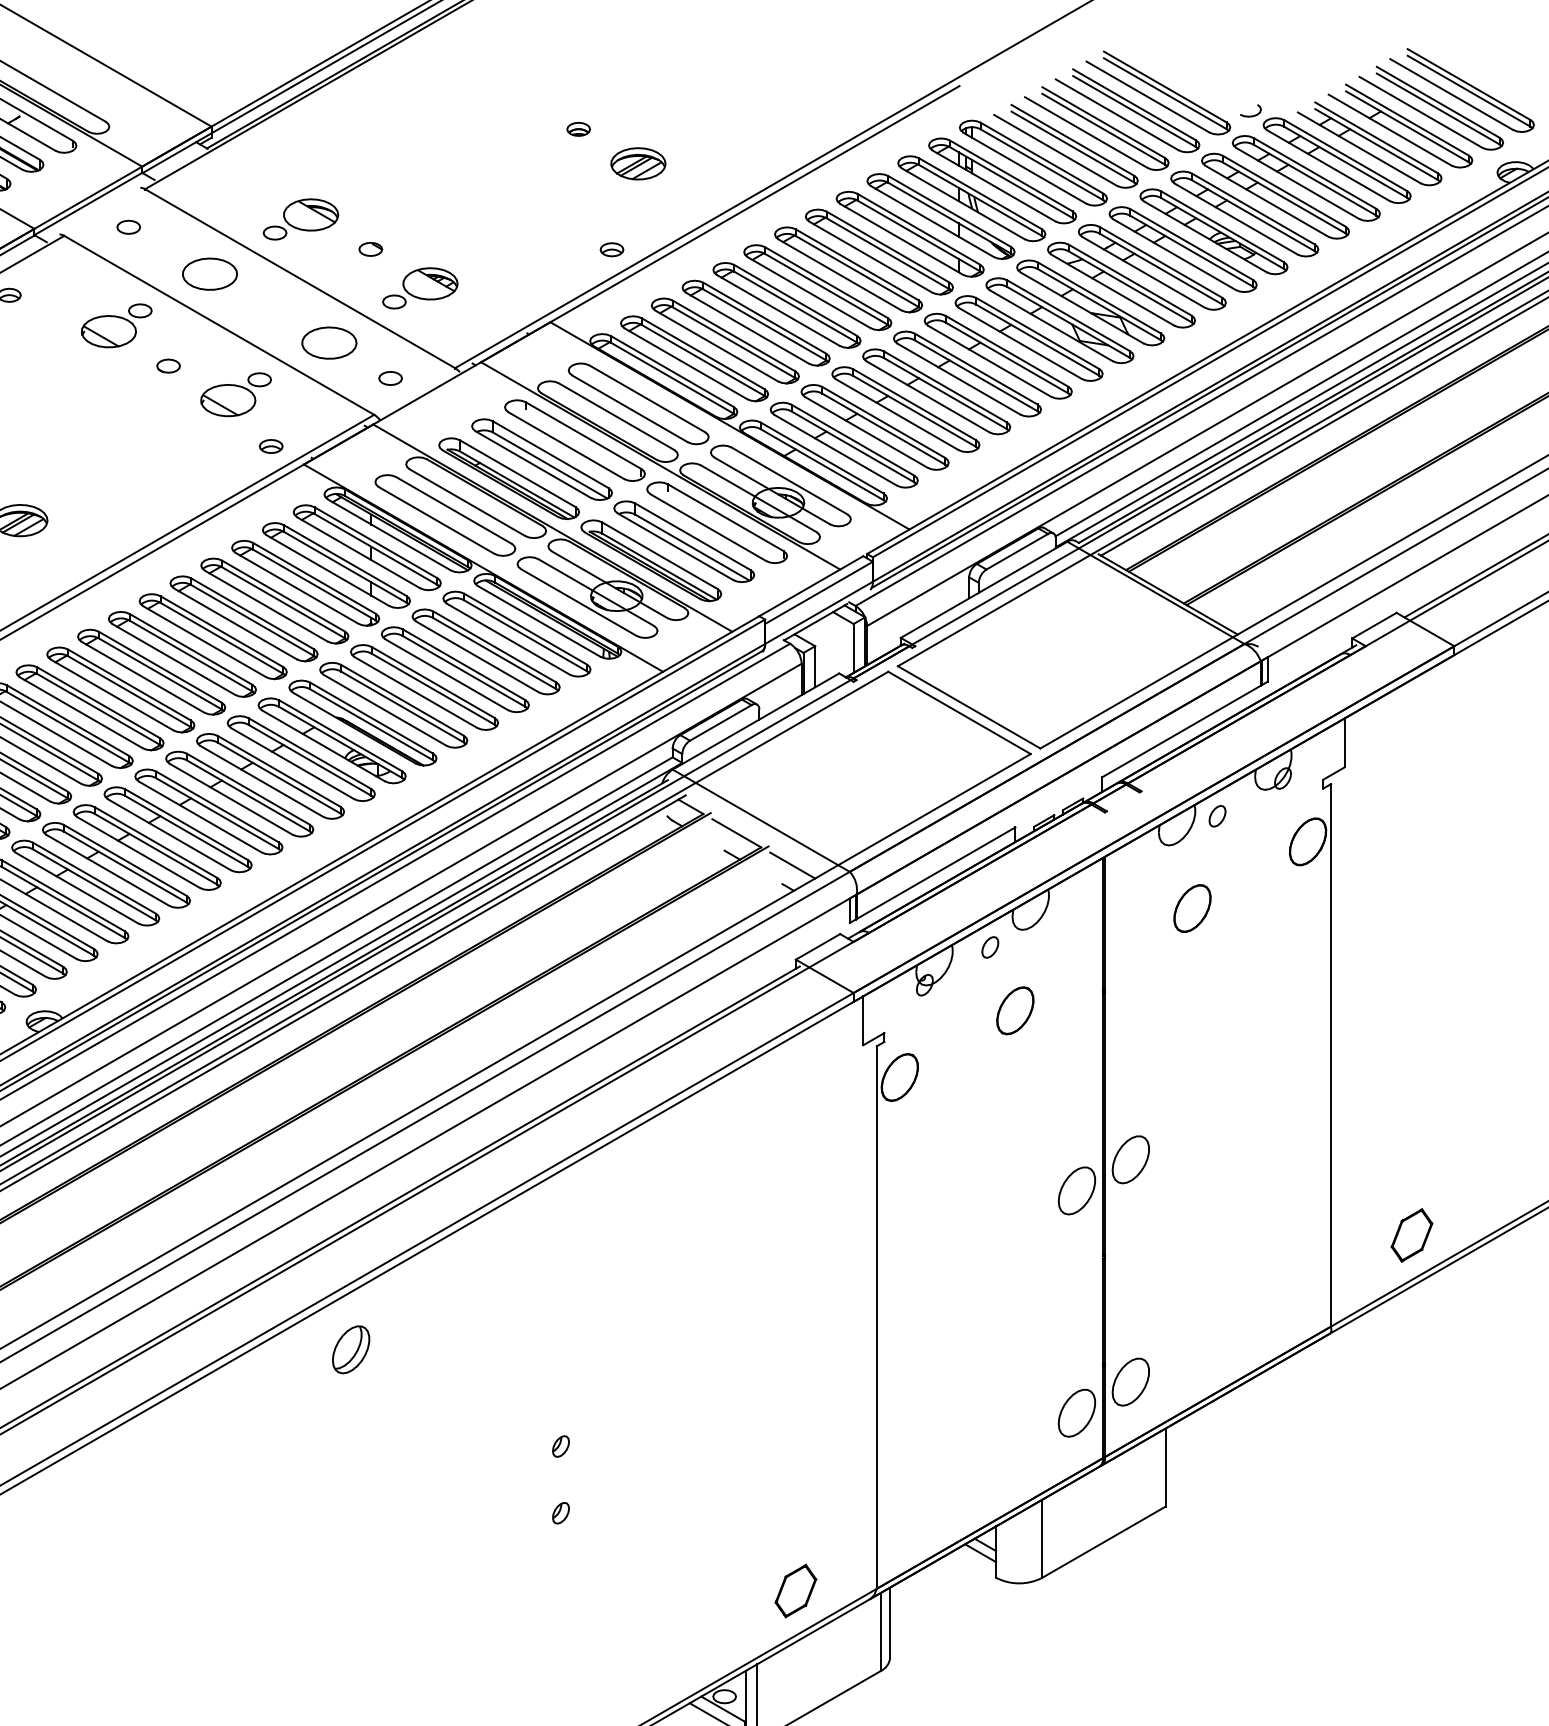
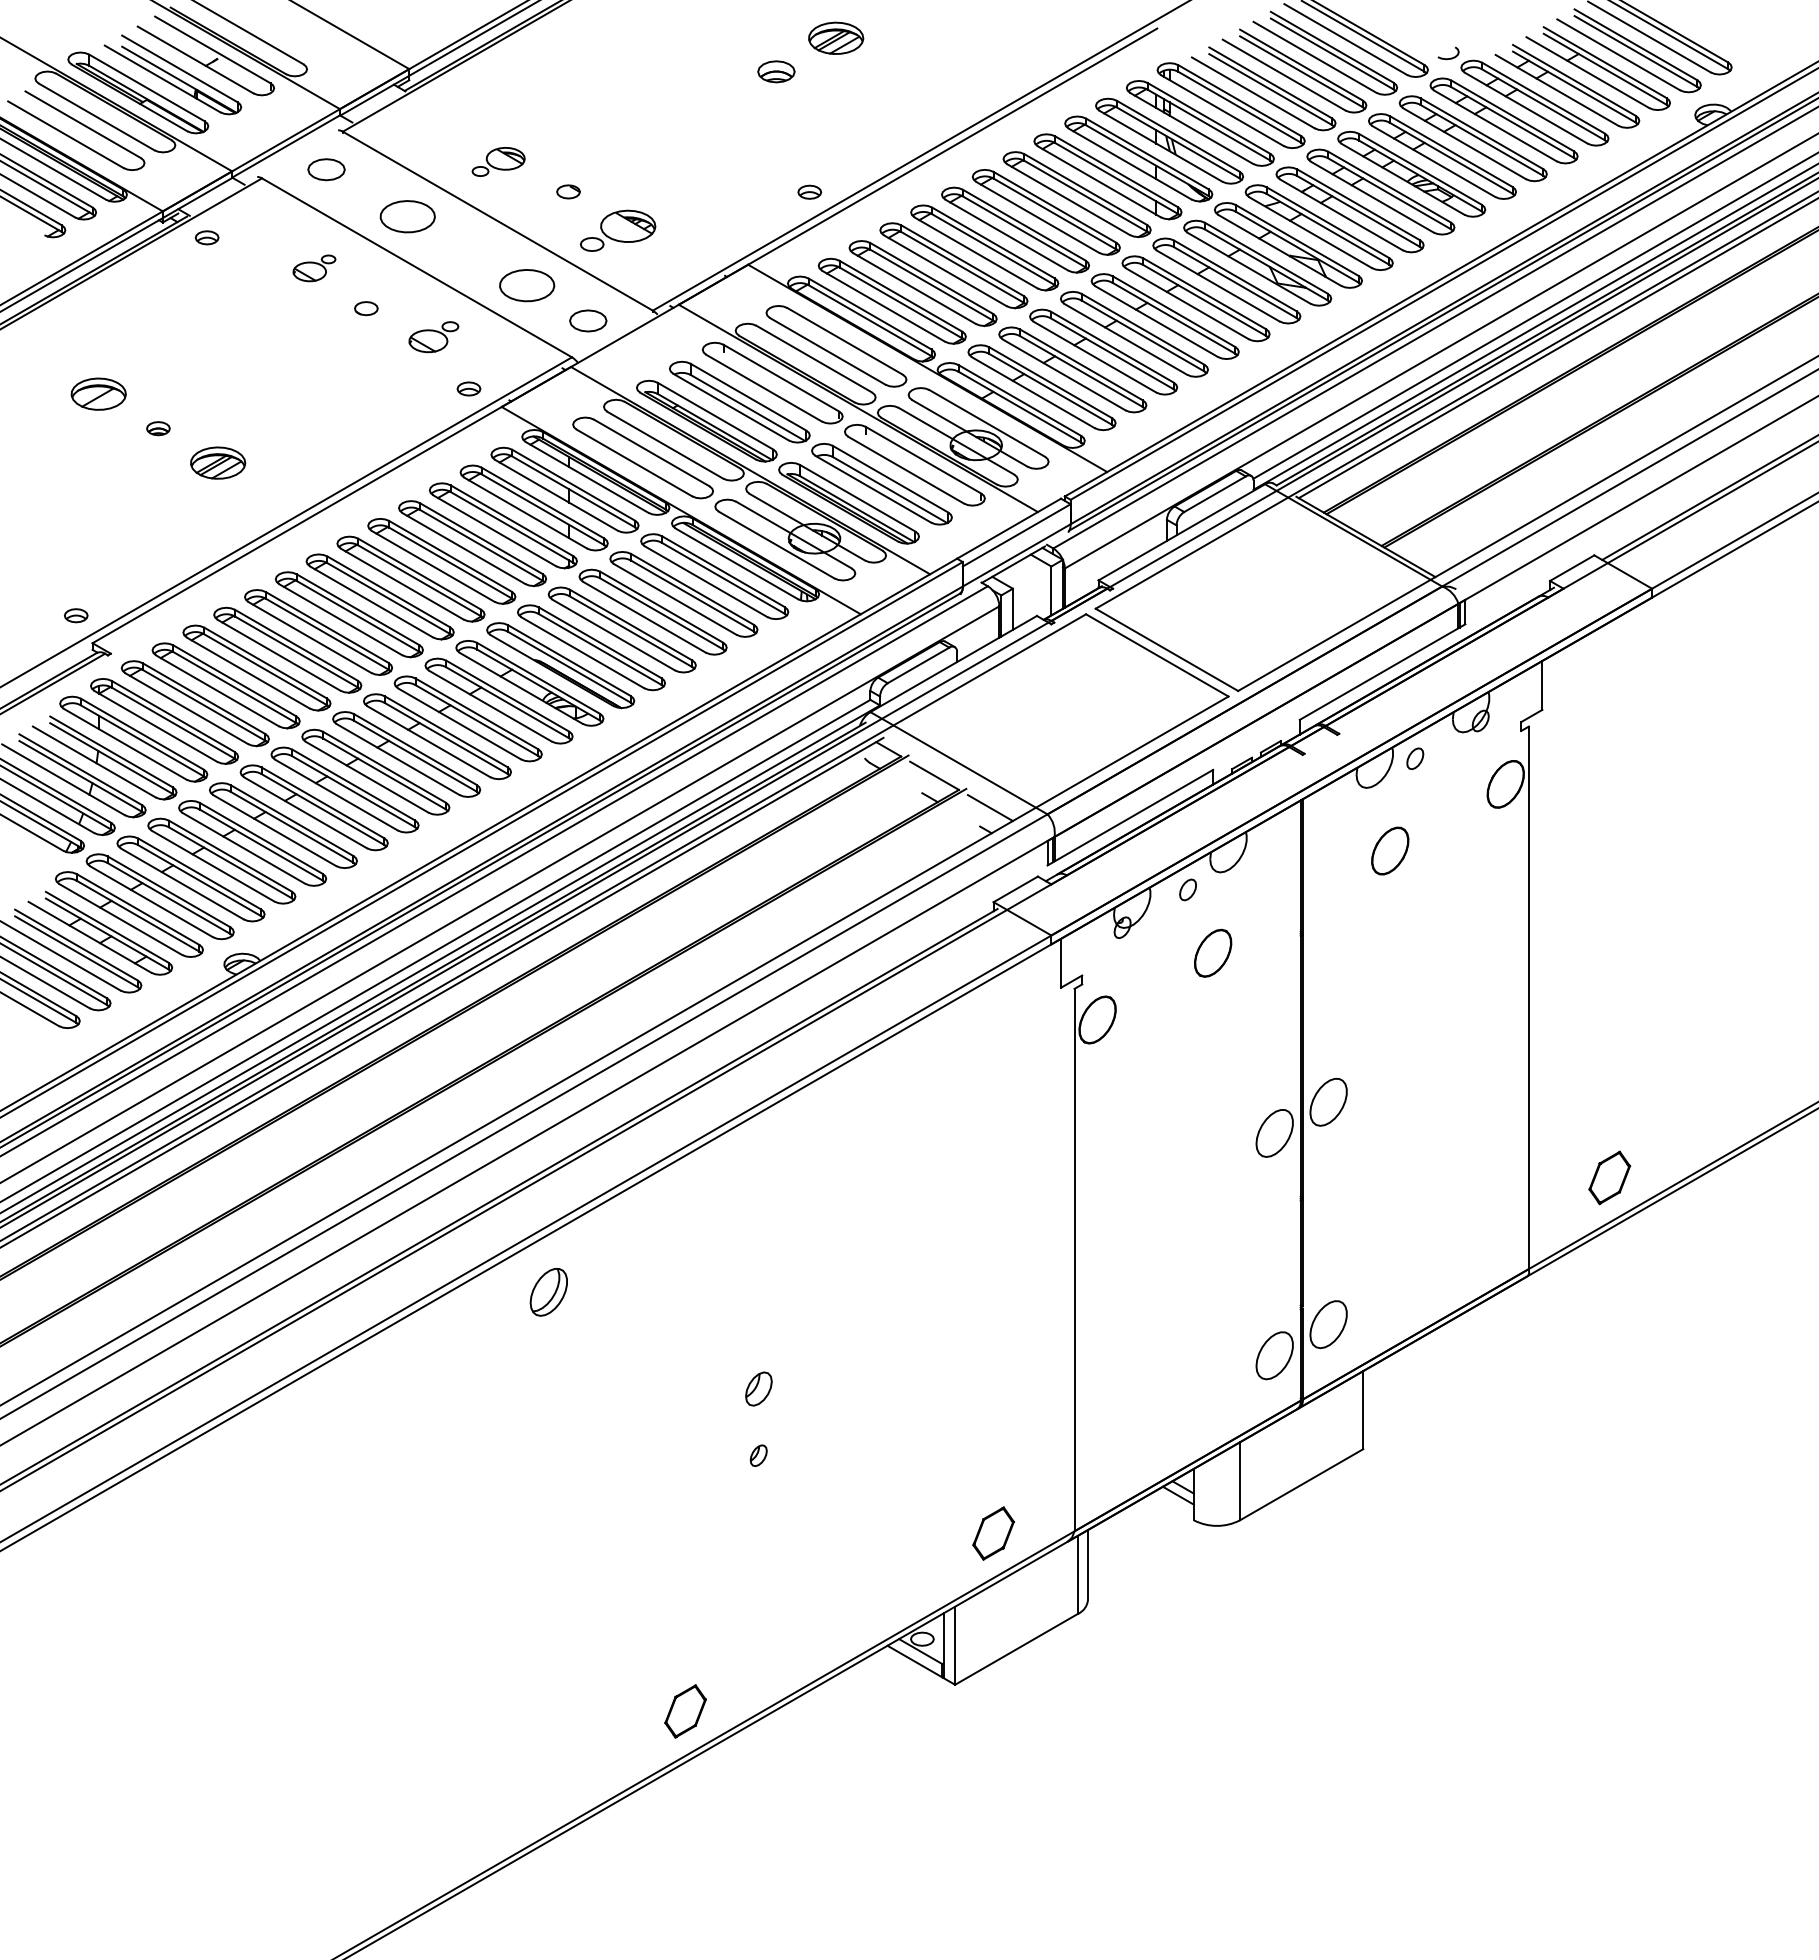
part: (578, 129) -> (776, 71), size x1.6
part: (638, 163) -> (836, 37), moved
part: (300, 219) -> (498, 161), size x0.7
part: (128, 227) -> (326, 169), size x1.6
part: (116, 326) -> (314, 268), size x0.6
part: (390, 378) -> (588, 320), size x1.6
part: (235, 394) -> (433, 336), size x0.7
part: (560, 1446) -> (758, 1388), size x1.6

